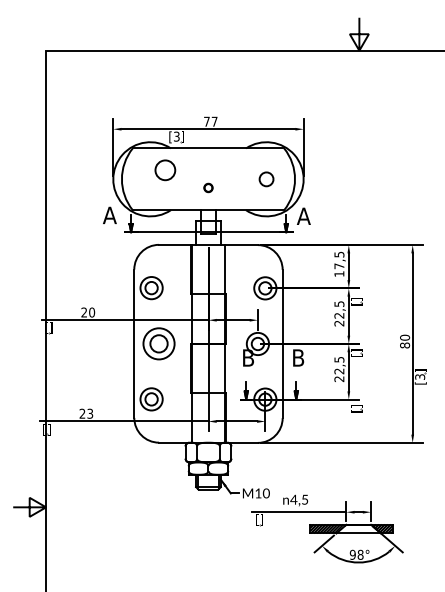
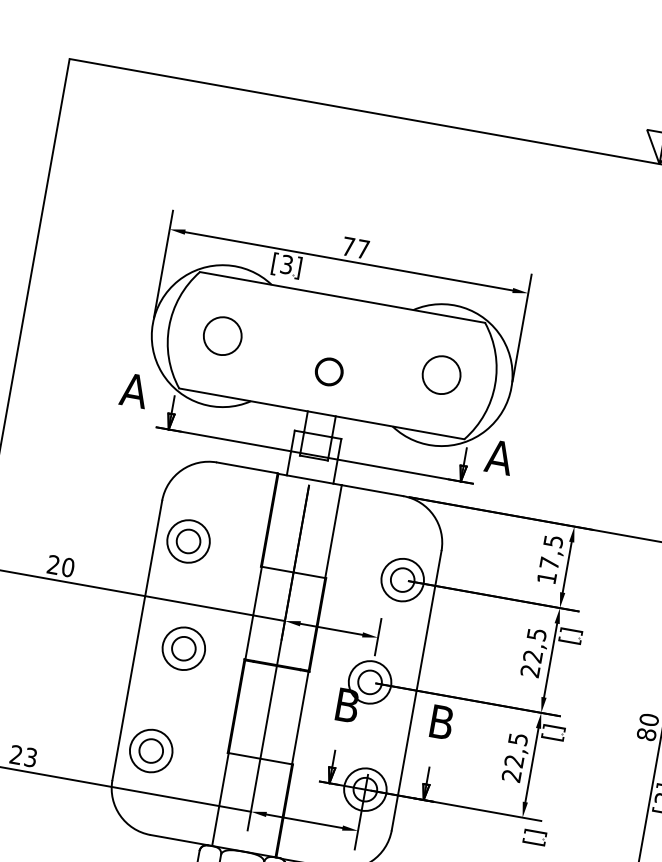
circle: (165, 170) -> (222, 336), moved
circle: (266, 179) -> (441, 375), size x1.43
circle: (208, 187) -> (329, 371), size x1.67
part: (158, 343) -> (182, 648), size x0.71

